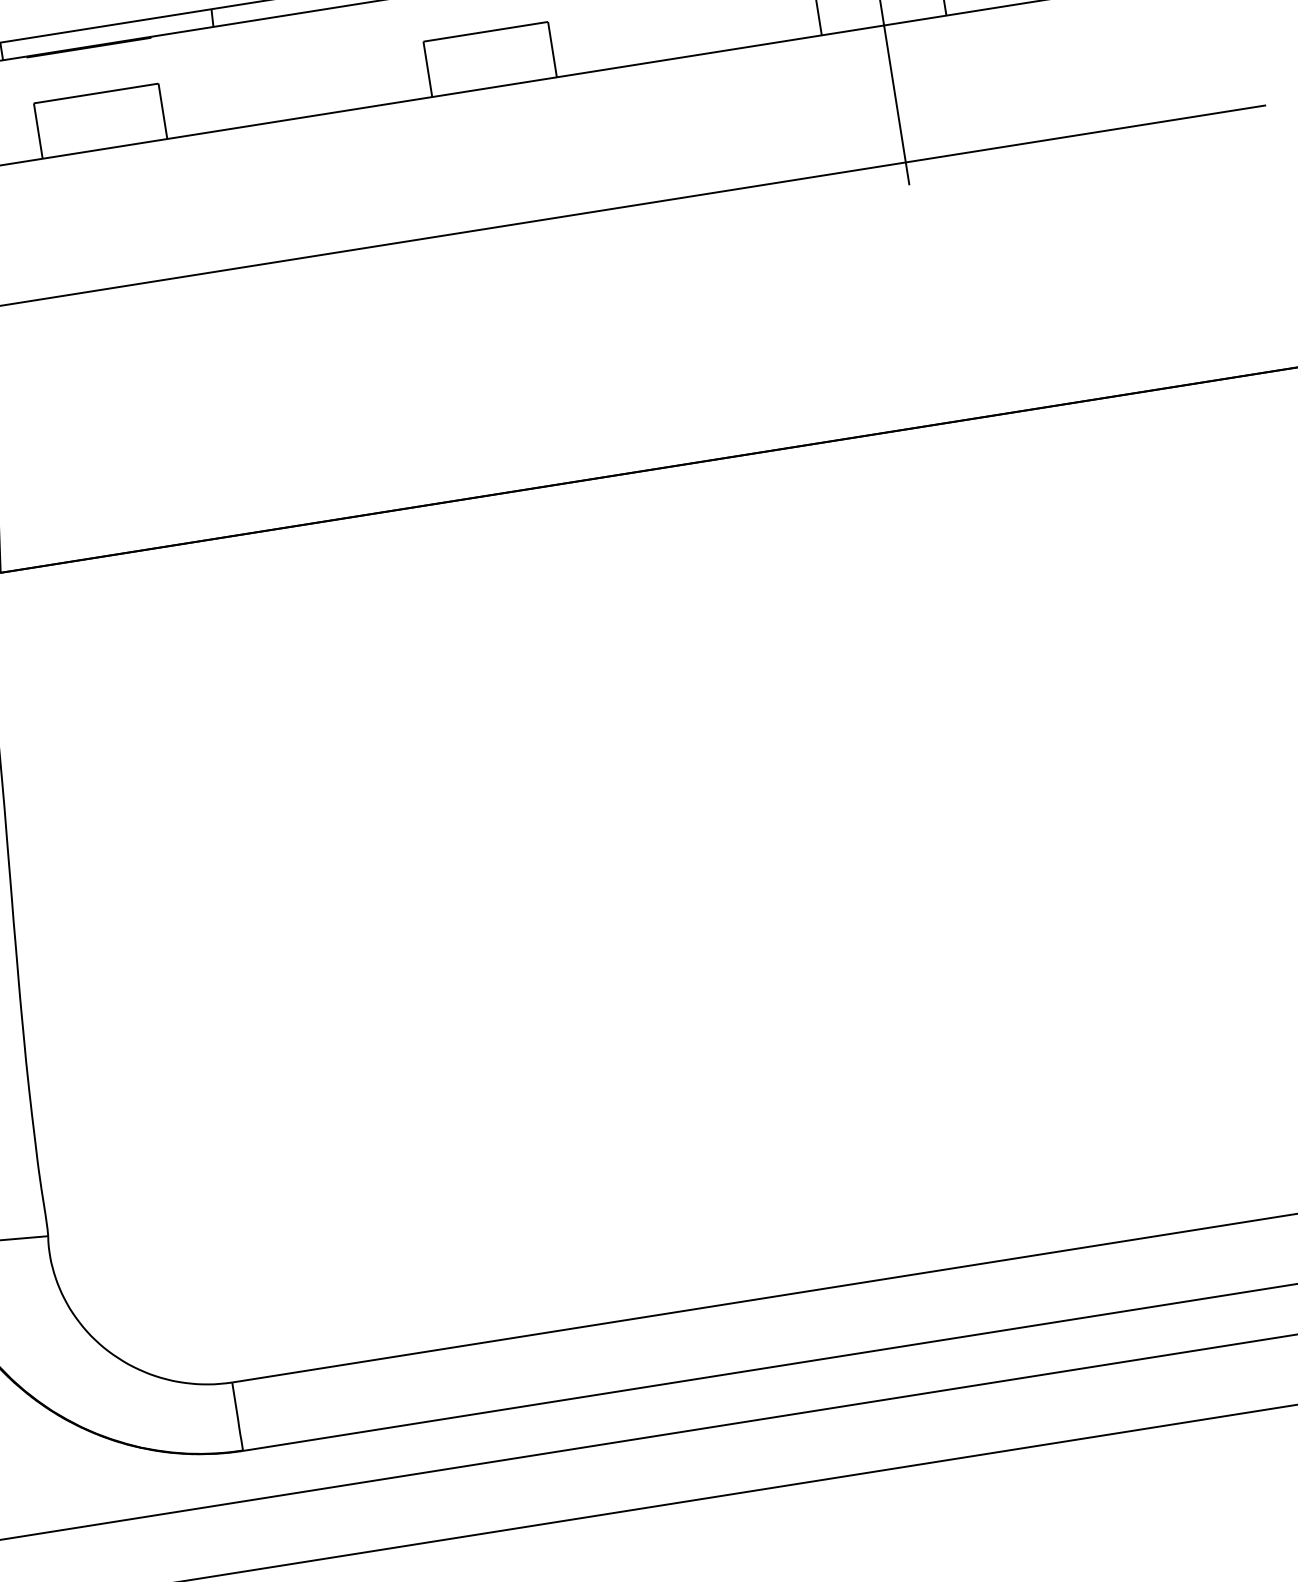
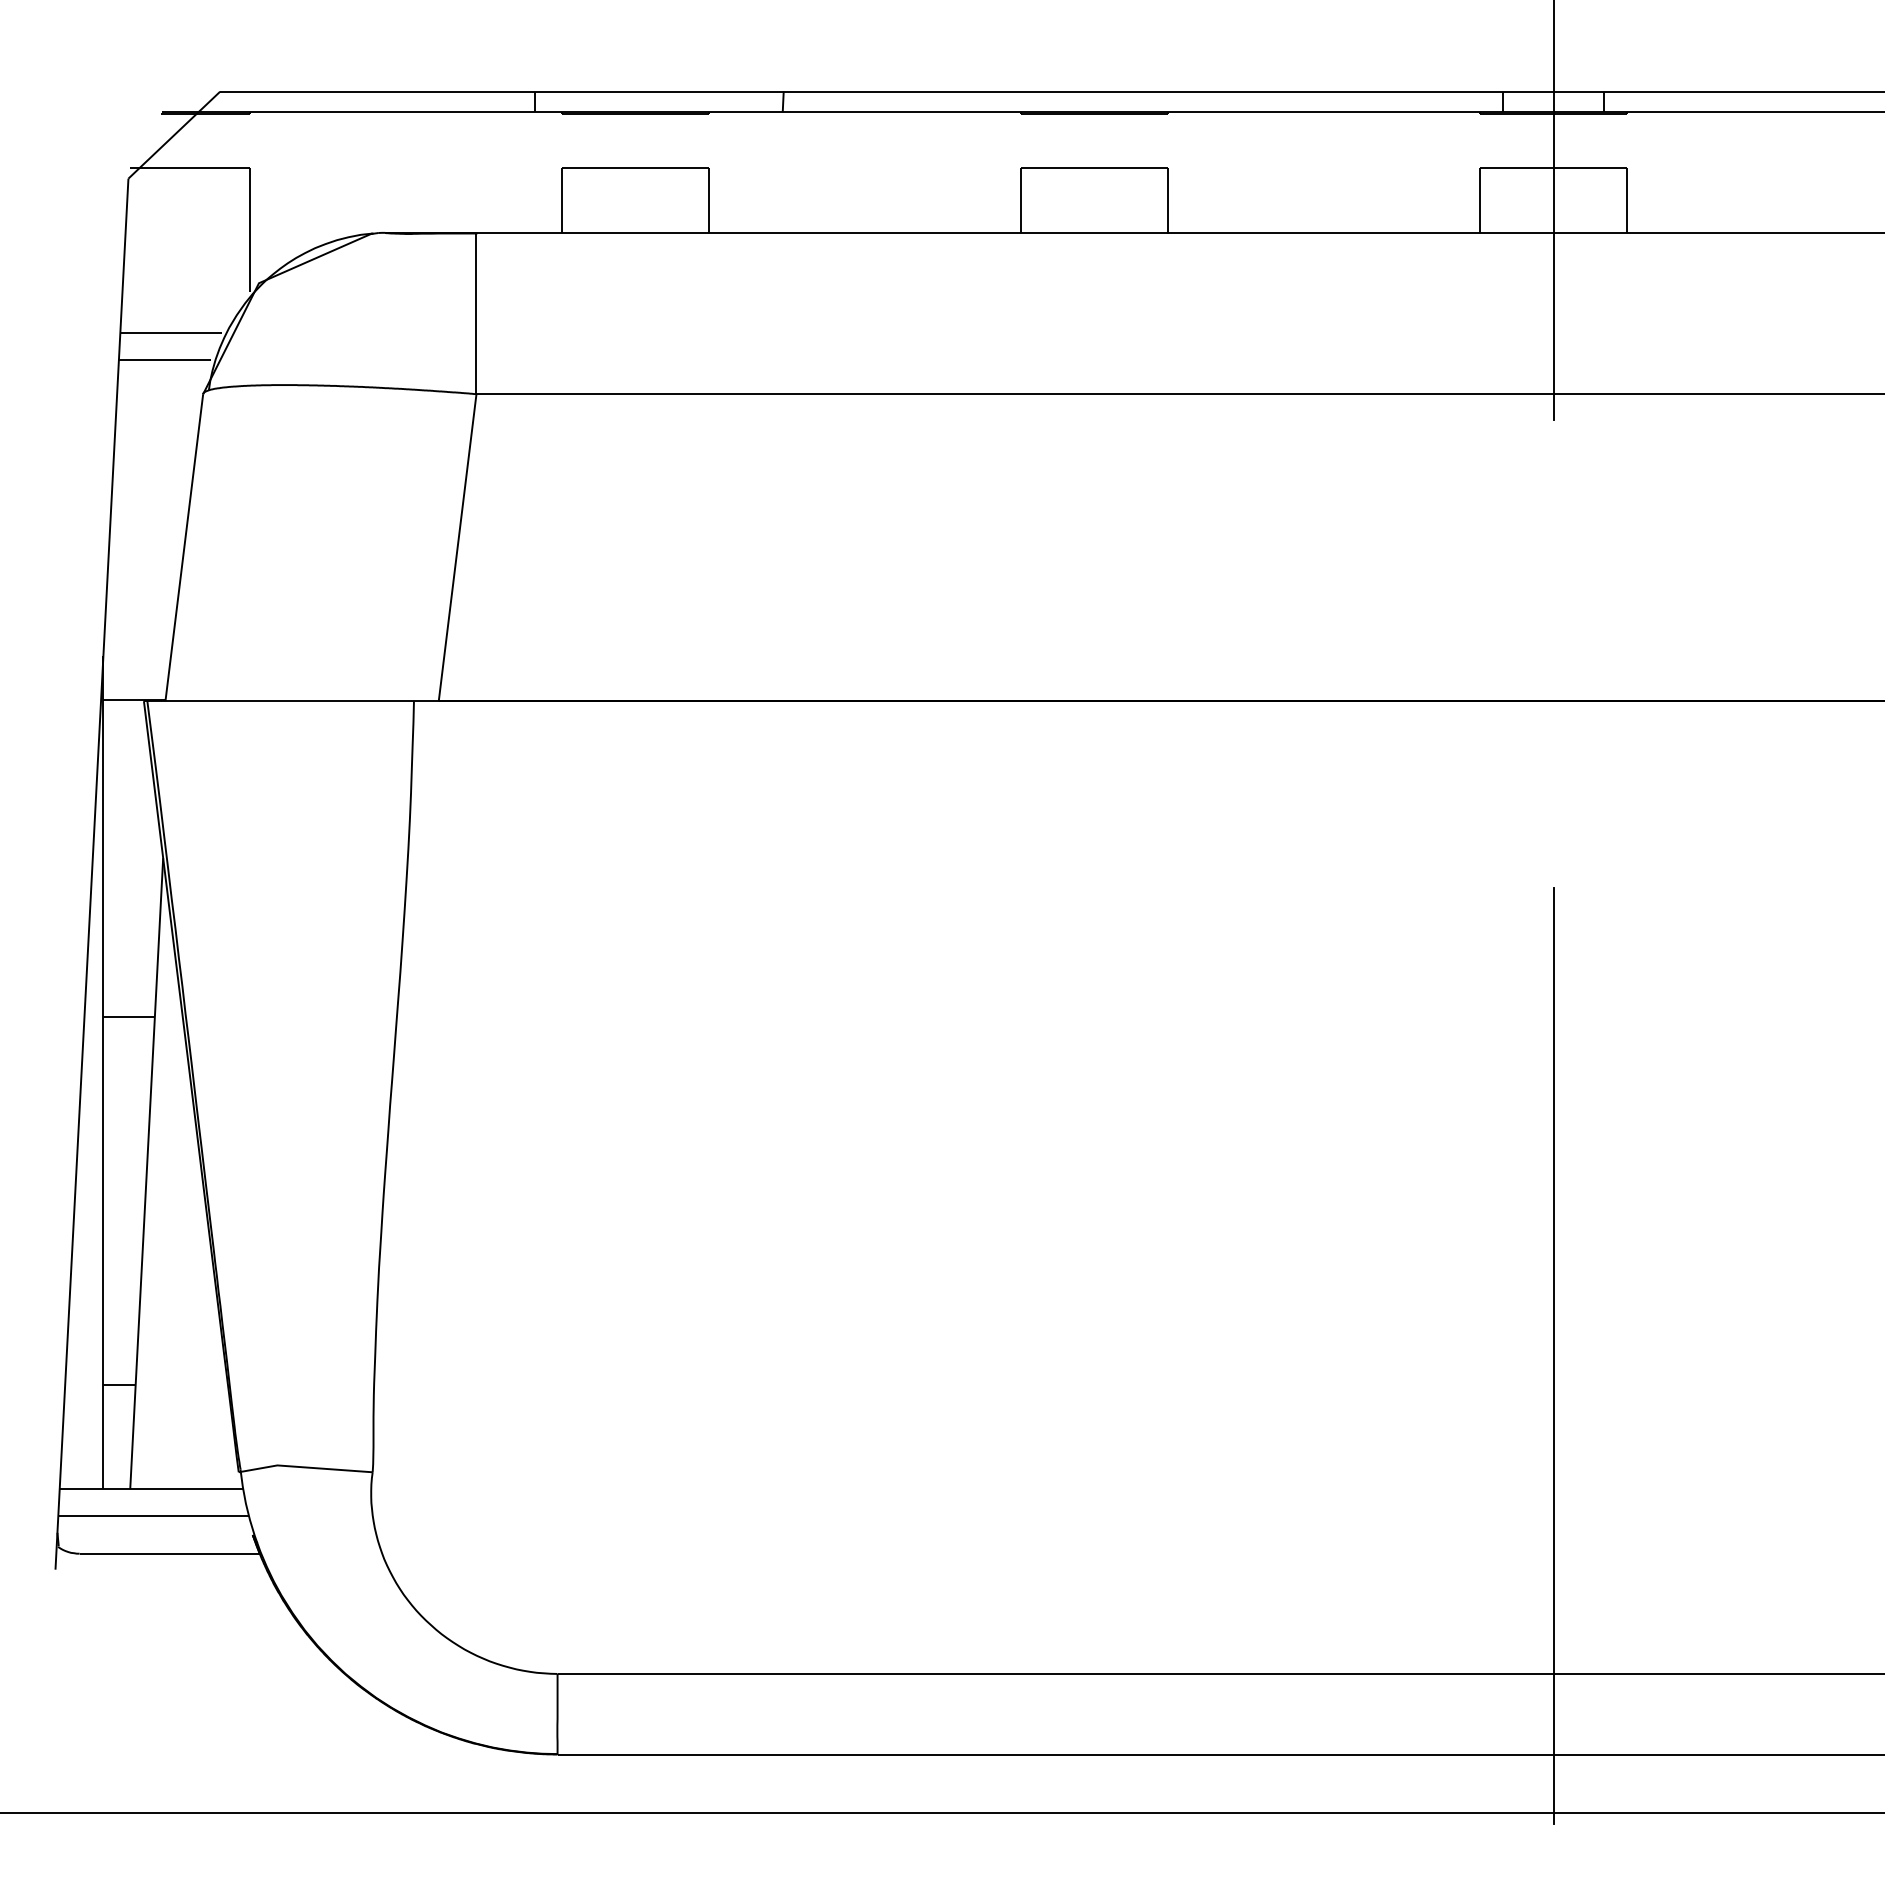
line: (1034, 979) -> (1553, 1356), added

